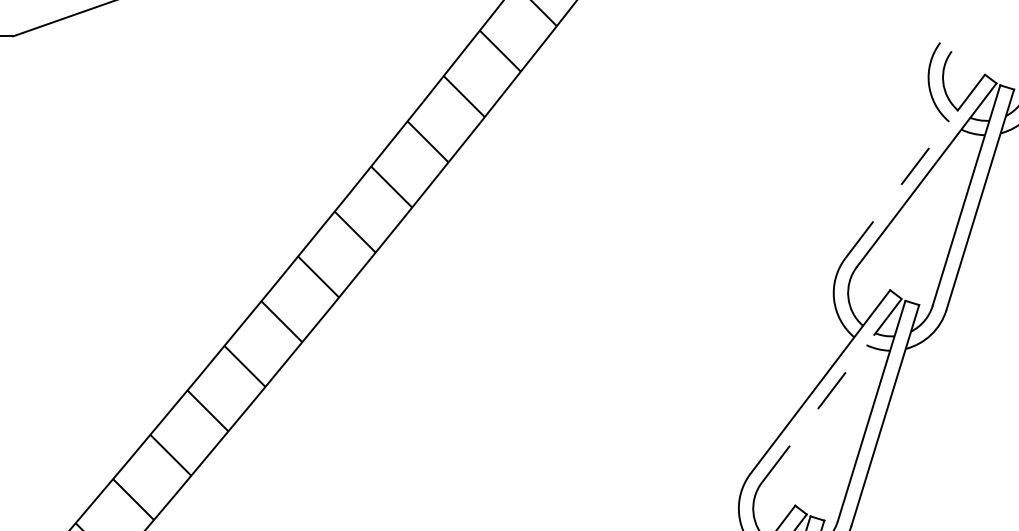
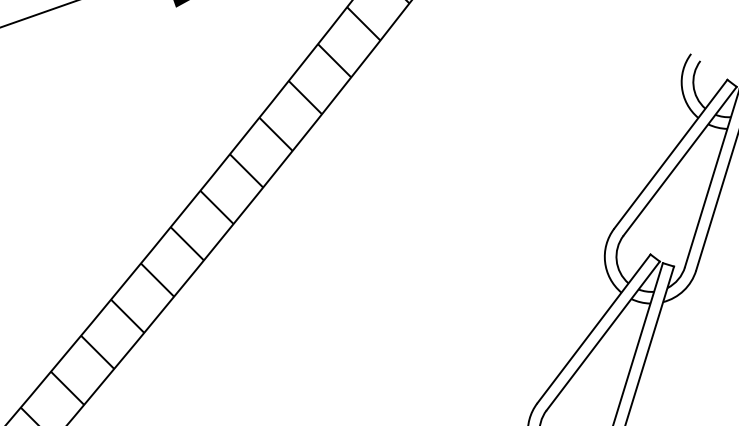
line: (914, 166) -> (670, 154), dashed -> solid
line: (831, 391) -> (602, 336), dashed -> solid

